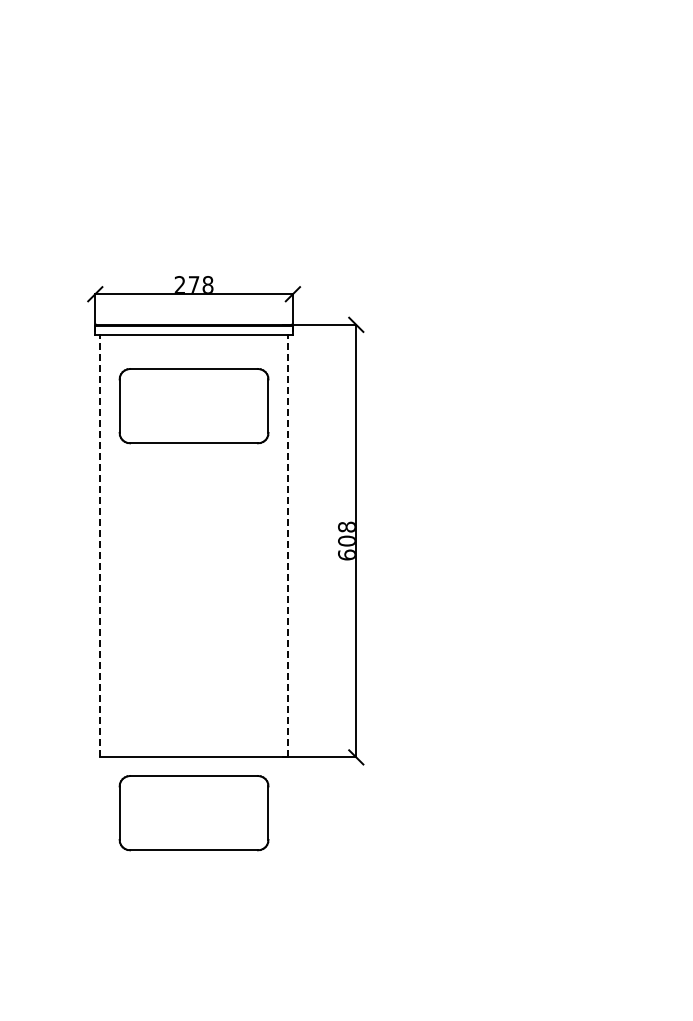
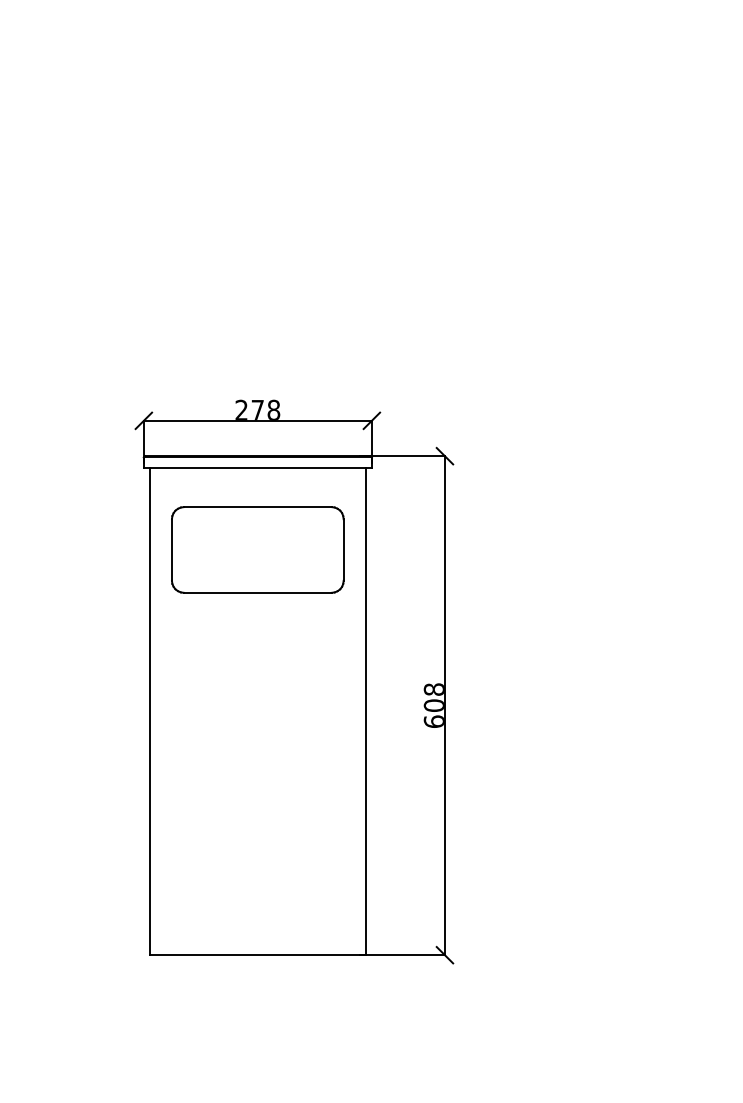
line: (100, 545) -> (149, 710), dashed -> solid
line: (287, 545) -> (365, 710), dashed -> solid
part: (193, 813) -> (257, 1019), removed

